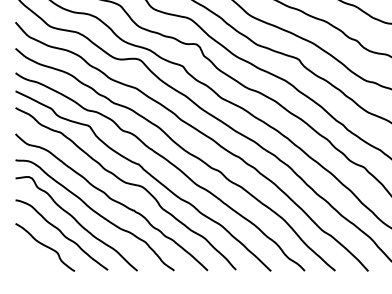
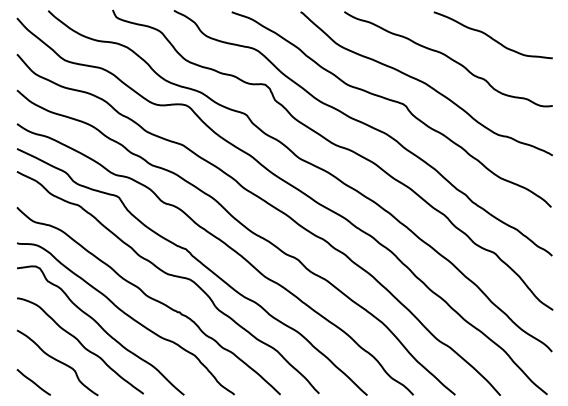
line: (27, 261) -> (33, 382), added

